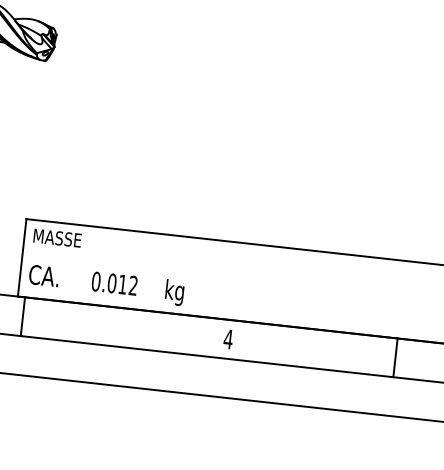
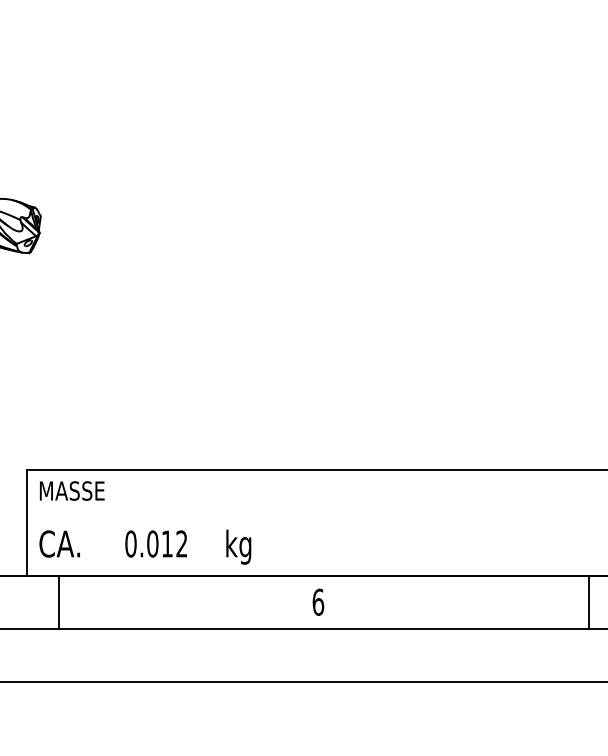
line: (23, 316) -> (59, 601), moved
text: (228, 338) -> (318, 601), 4 -> 6
line: (395, 357) -> (588, 601), moved

